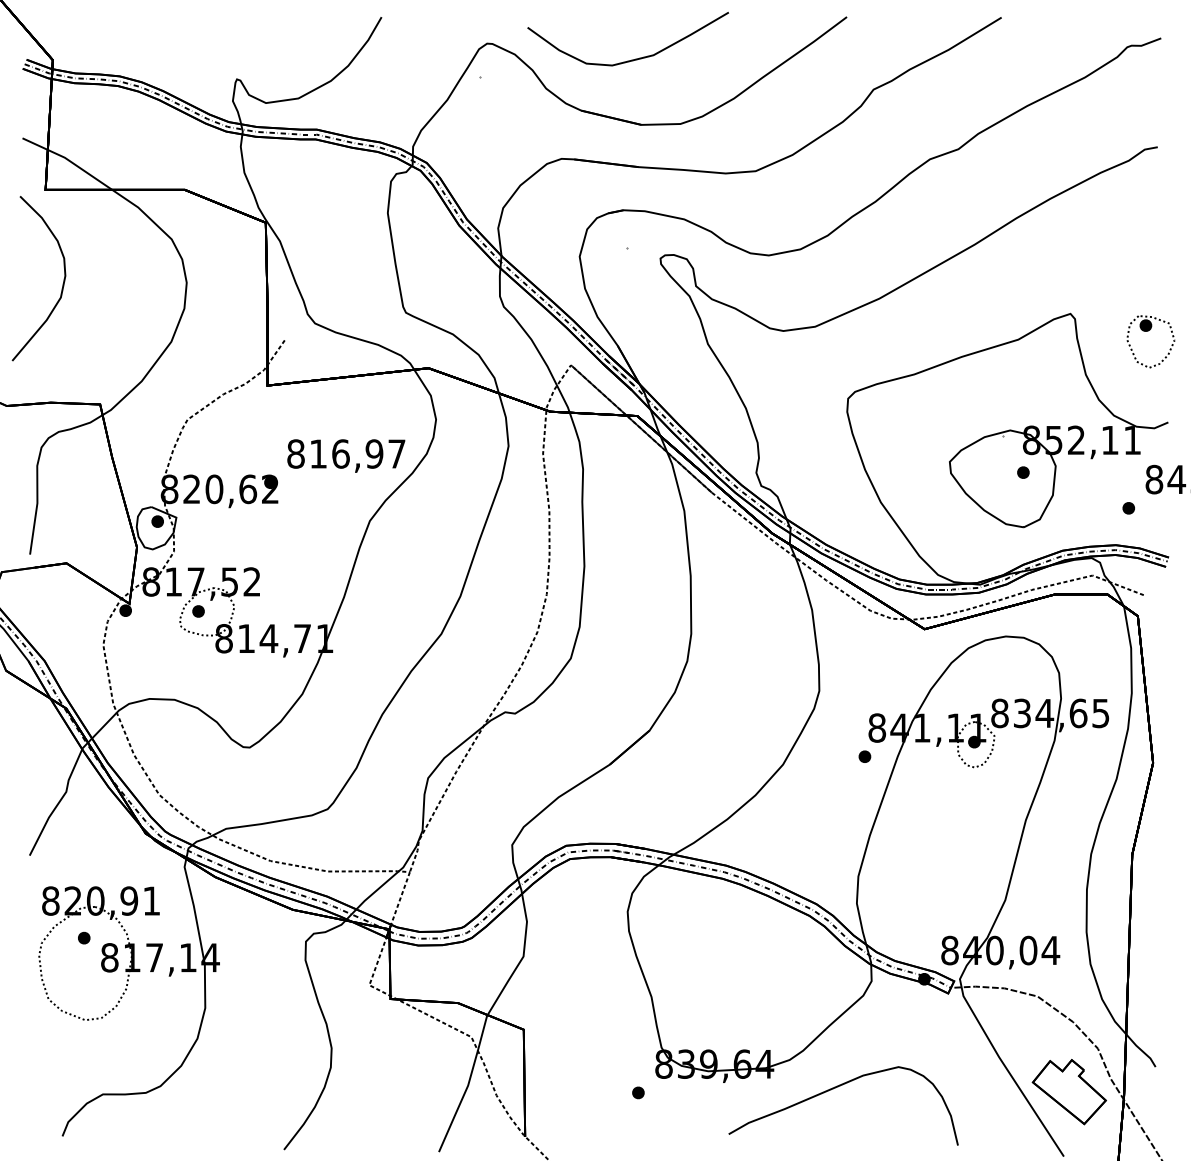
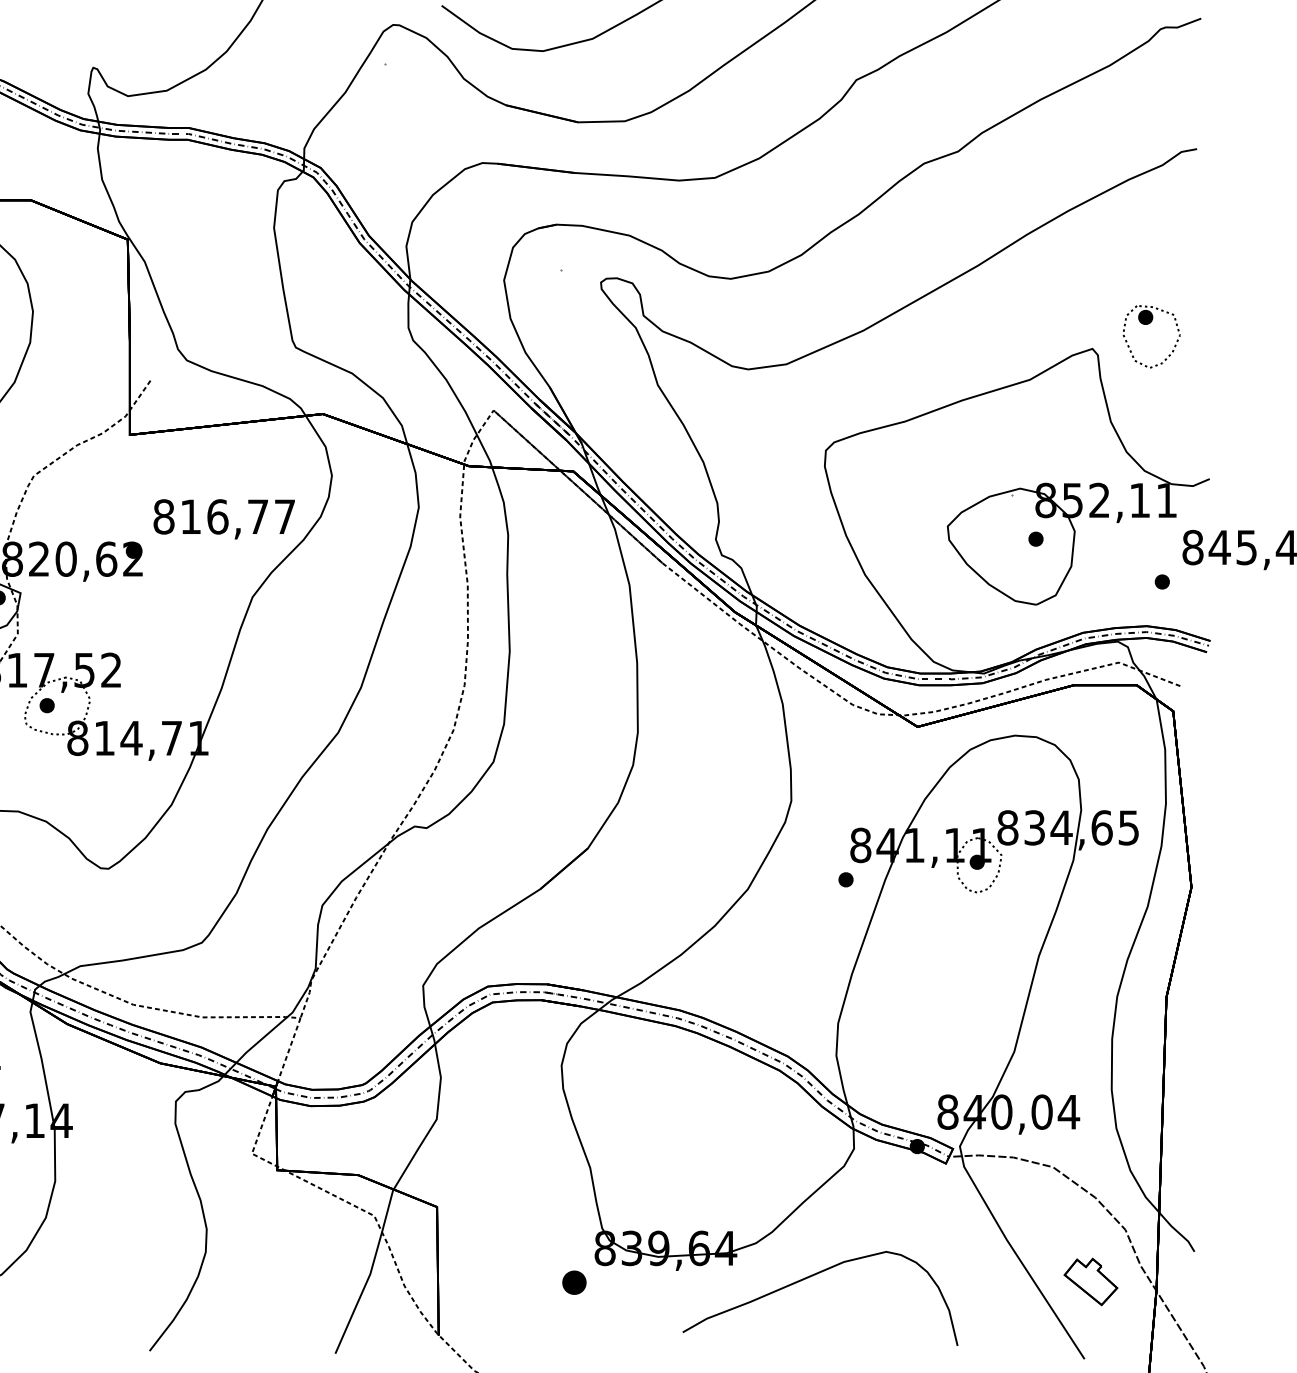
part: (1148, 331) -> (1148, 324), moved
text: (374, 453) -> (258, 516), 816,97 -> 816,77
part: (638, 1092) -> (574, 1282), size x1.6
part: (1068, 1092) -> (1090, 1282), size x0.6

